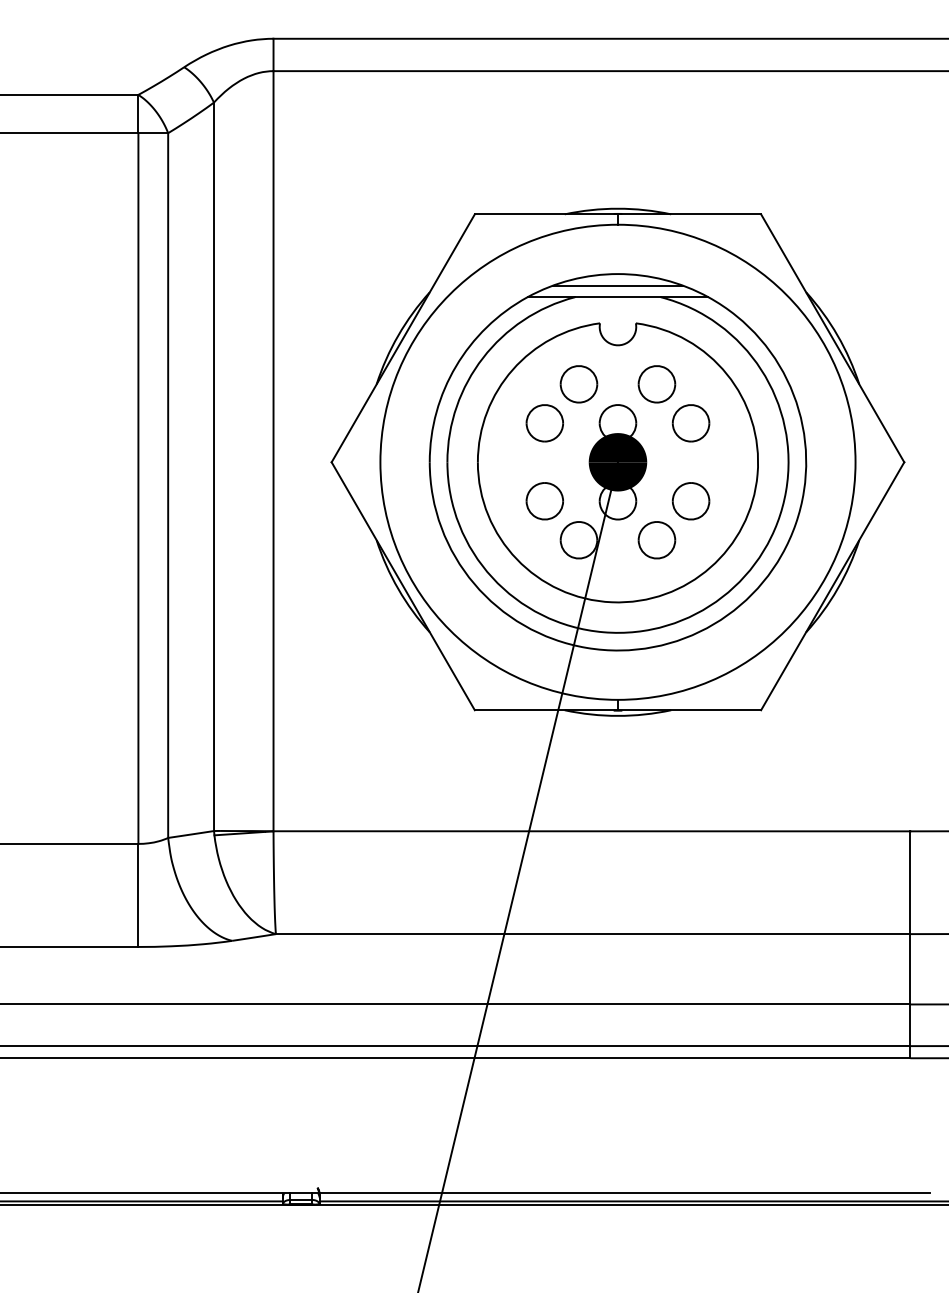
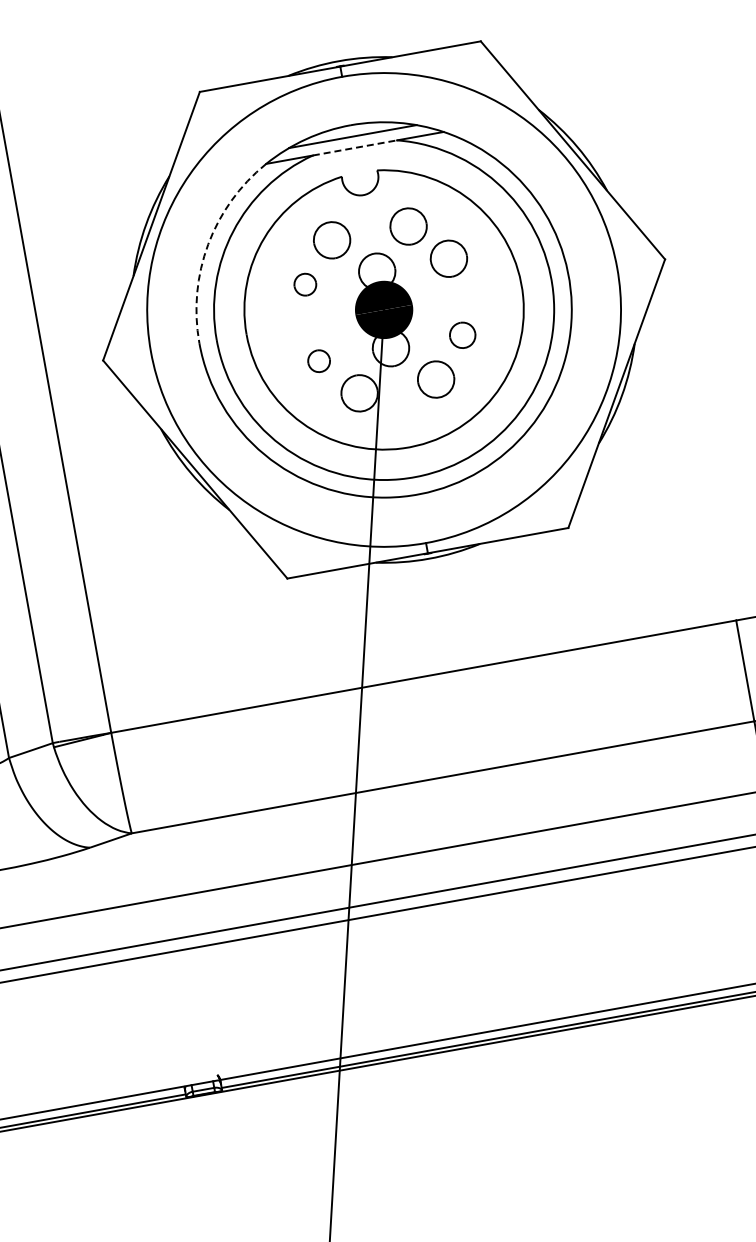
line: (617, 297) -> (354, 148), solid -> dashed
arc: (456, 366) -> (208, 244), solid -> dashed
part: (544, 423) -> (305, 284), size x0.6
part: (544, 501) -> (318, 361), size x0.6
part: (690, 501) -> (462, 335), size x0.7

